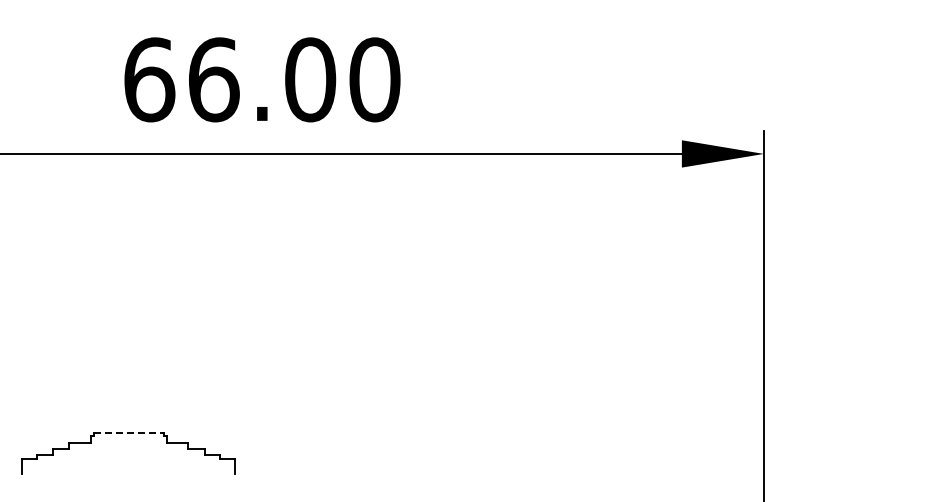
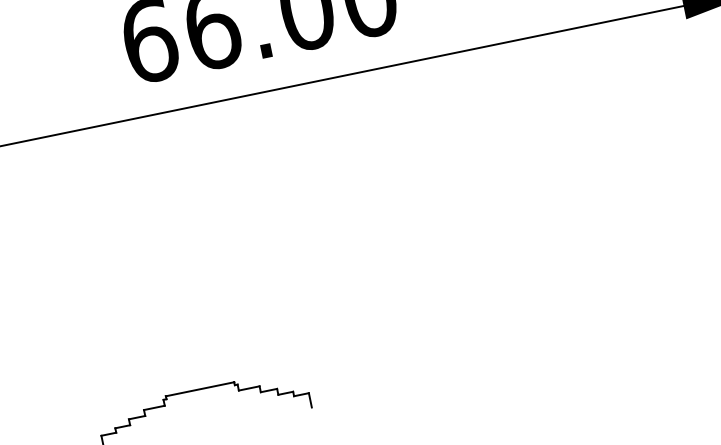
line: (128, 433) -> (199, 389), dashed -> solid

